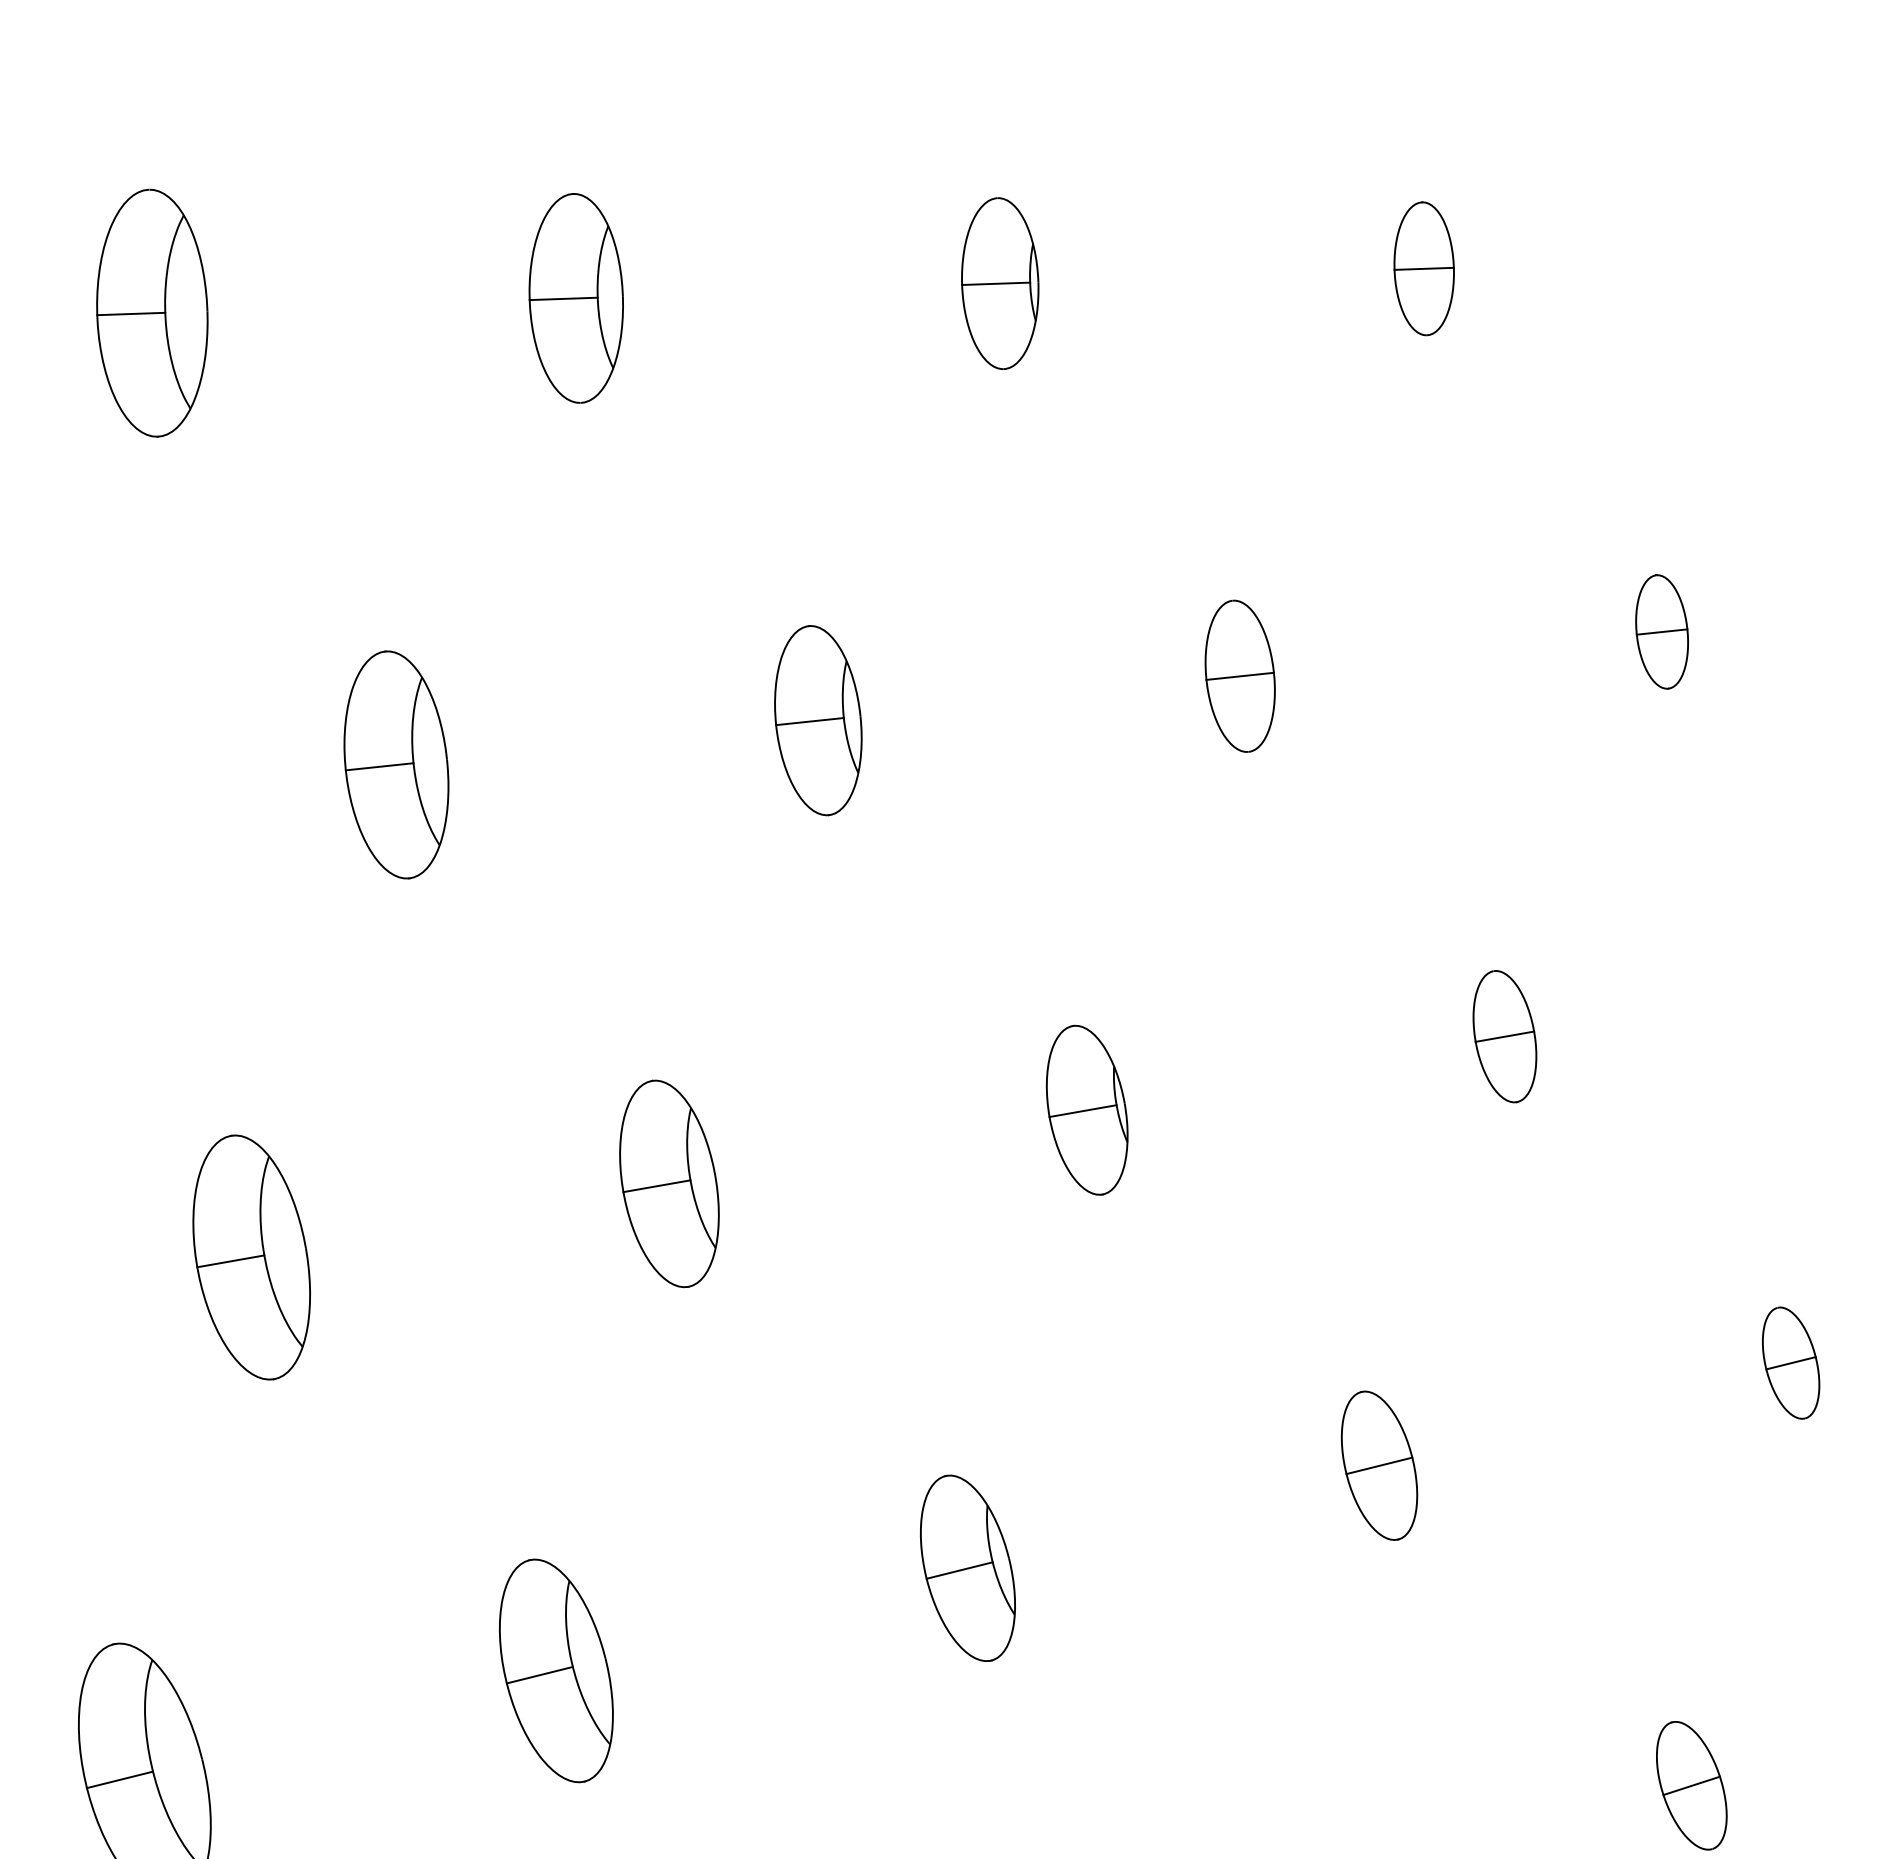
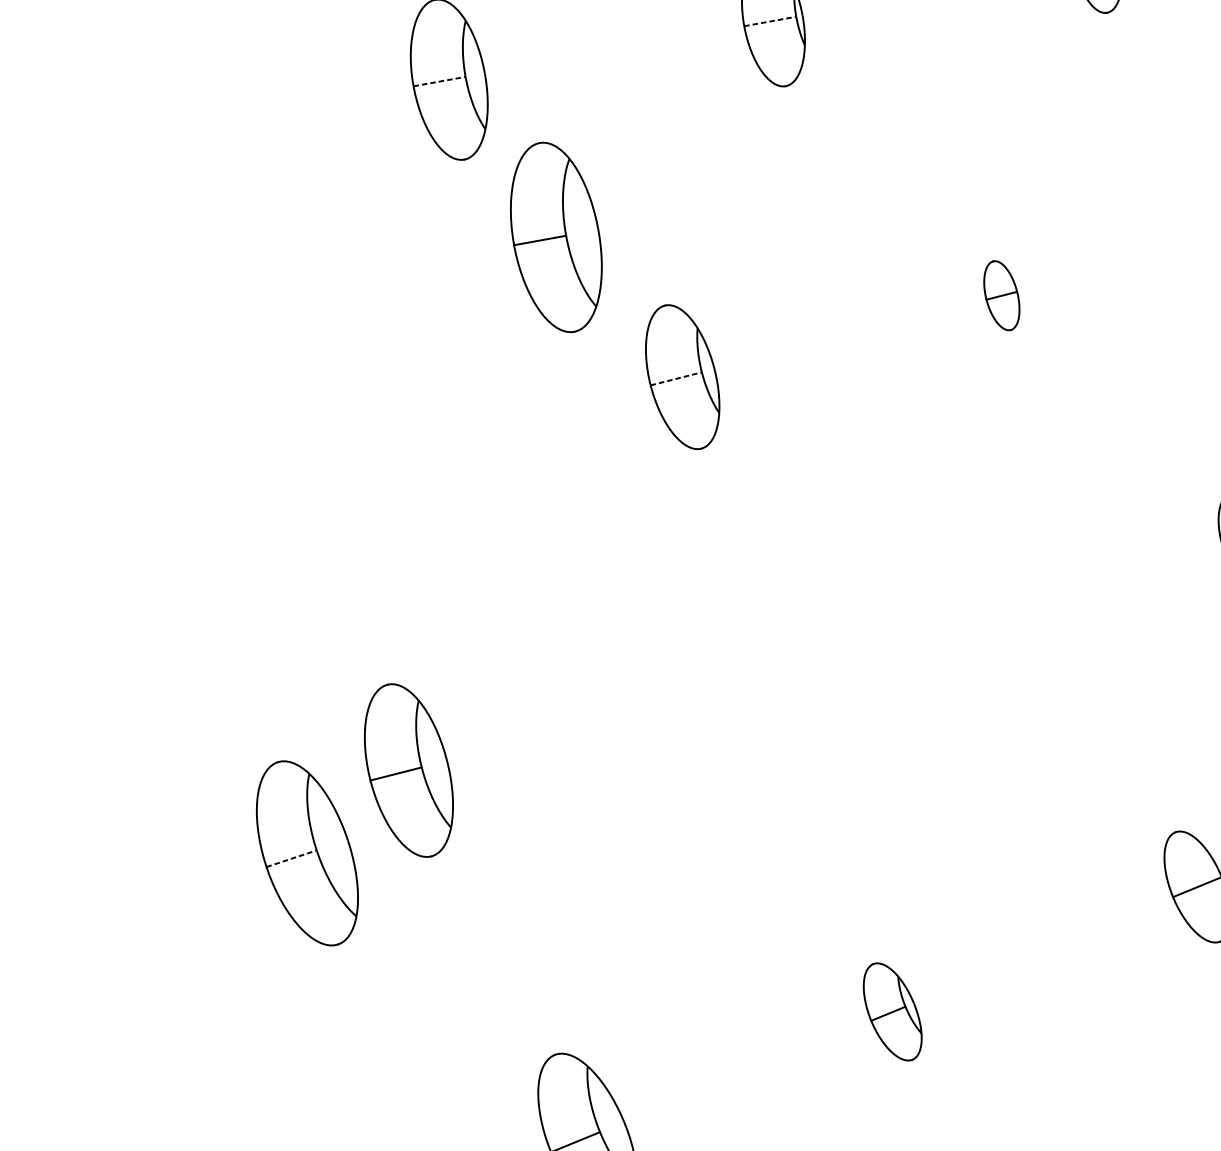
line: (996, 283) -> (770, 21), solid -> dashed
line: (564, 298) -> (440, 81), solid -> dashed
part: (152, 312) -> (556, 236), moved
part: (1239, 675) -> (1001, 295), size x0.6
line: (810, 721) -> (676, 378), solid -> dashed
part: (396, 764) -> (408, 770), moved
part: (1086, 1109) -> (932, 646), removed
part: (669, 1183) -> (620, 749), removed
line: (231, 1261) -> (292, 858), solid -> dashed
part: (967, 1567) -> (892, 1011), size x0.7

